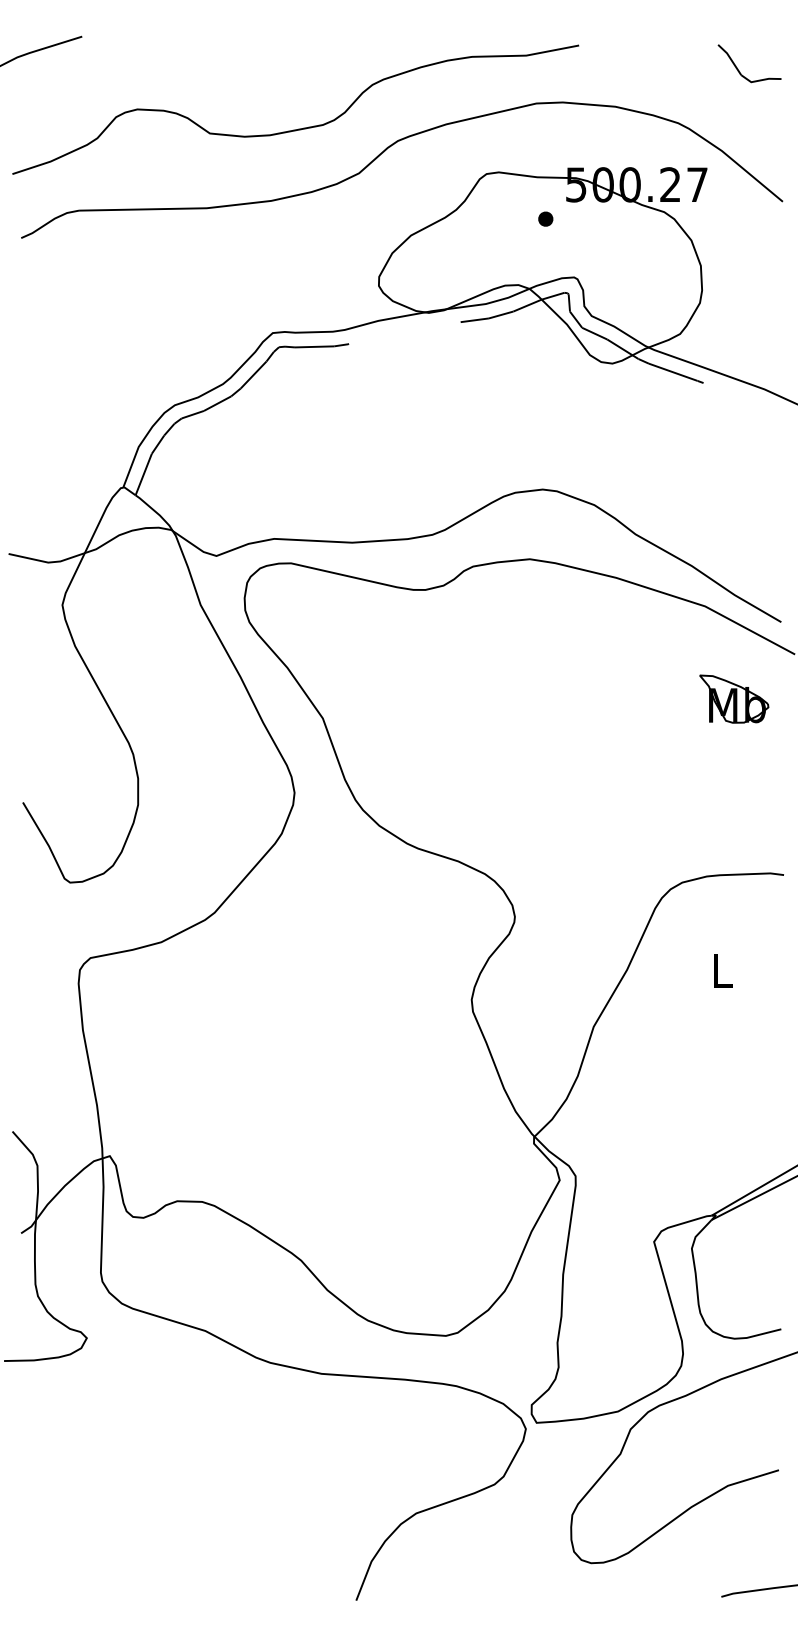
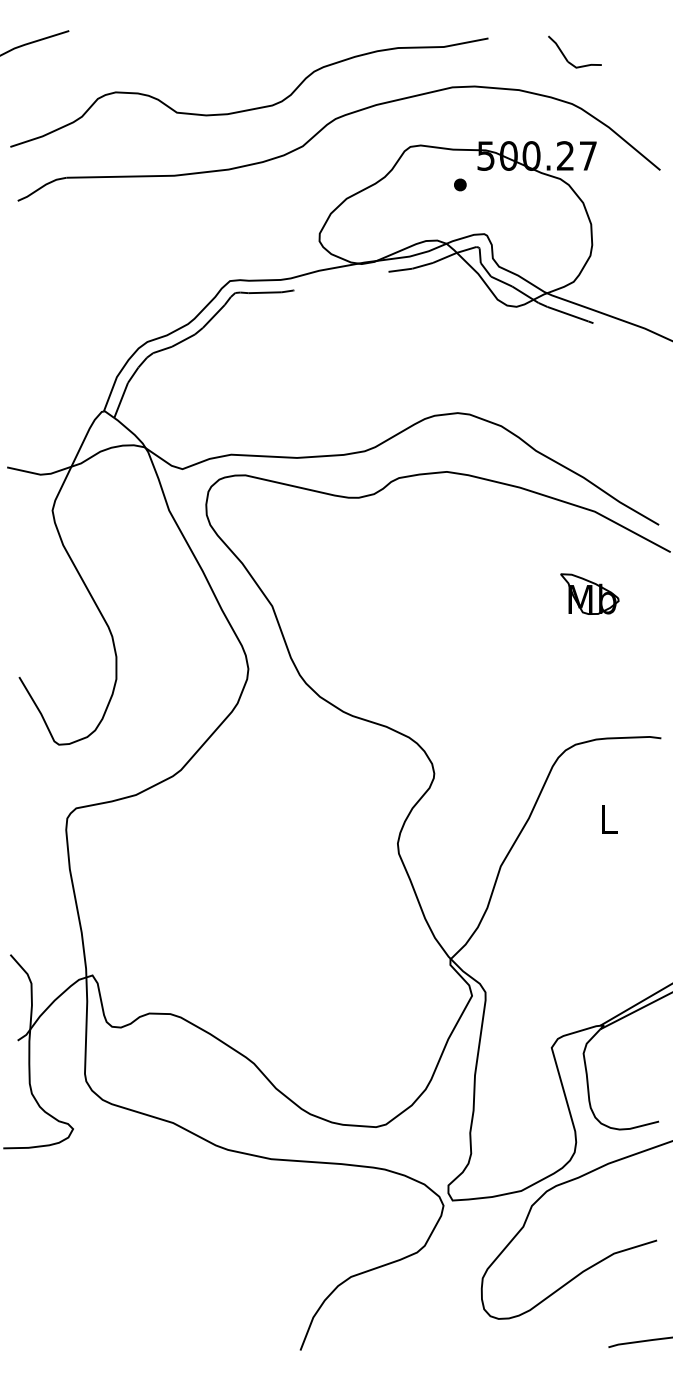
part: (738, 68) -> (565, 56), moved
part: (734, 698) -> (590, 593), moved

